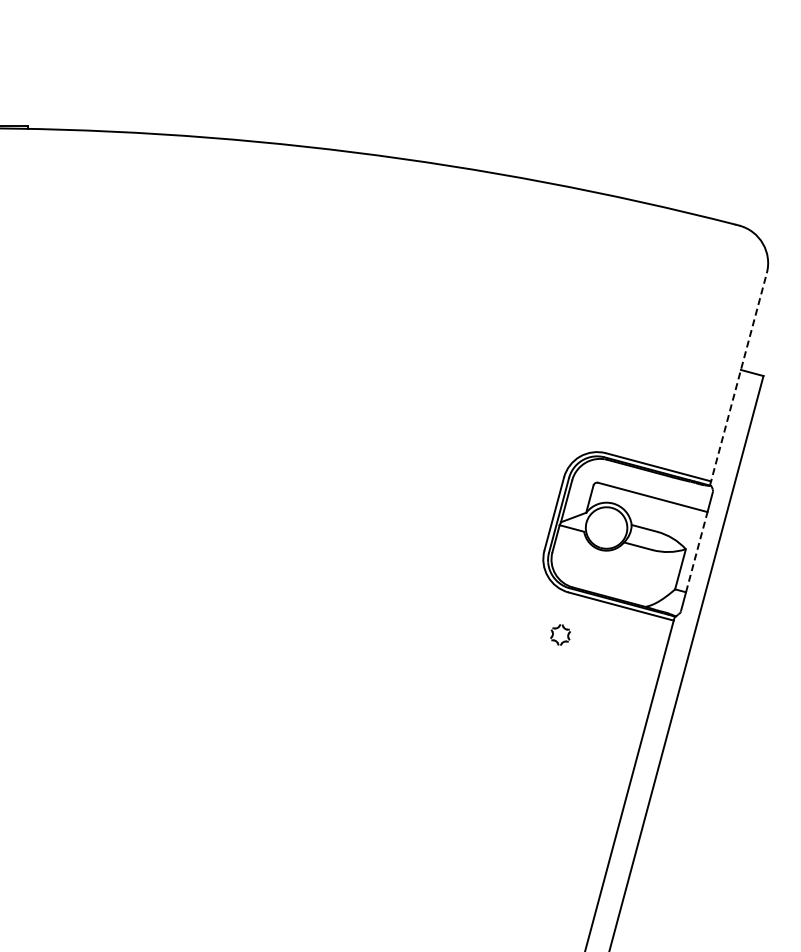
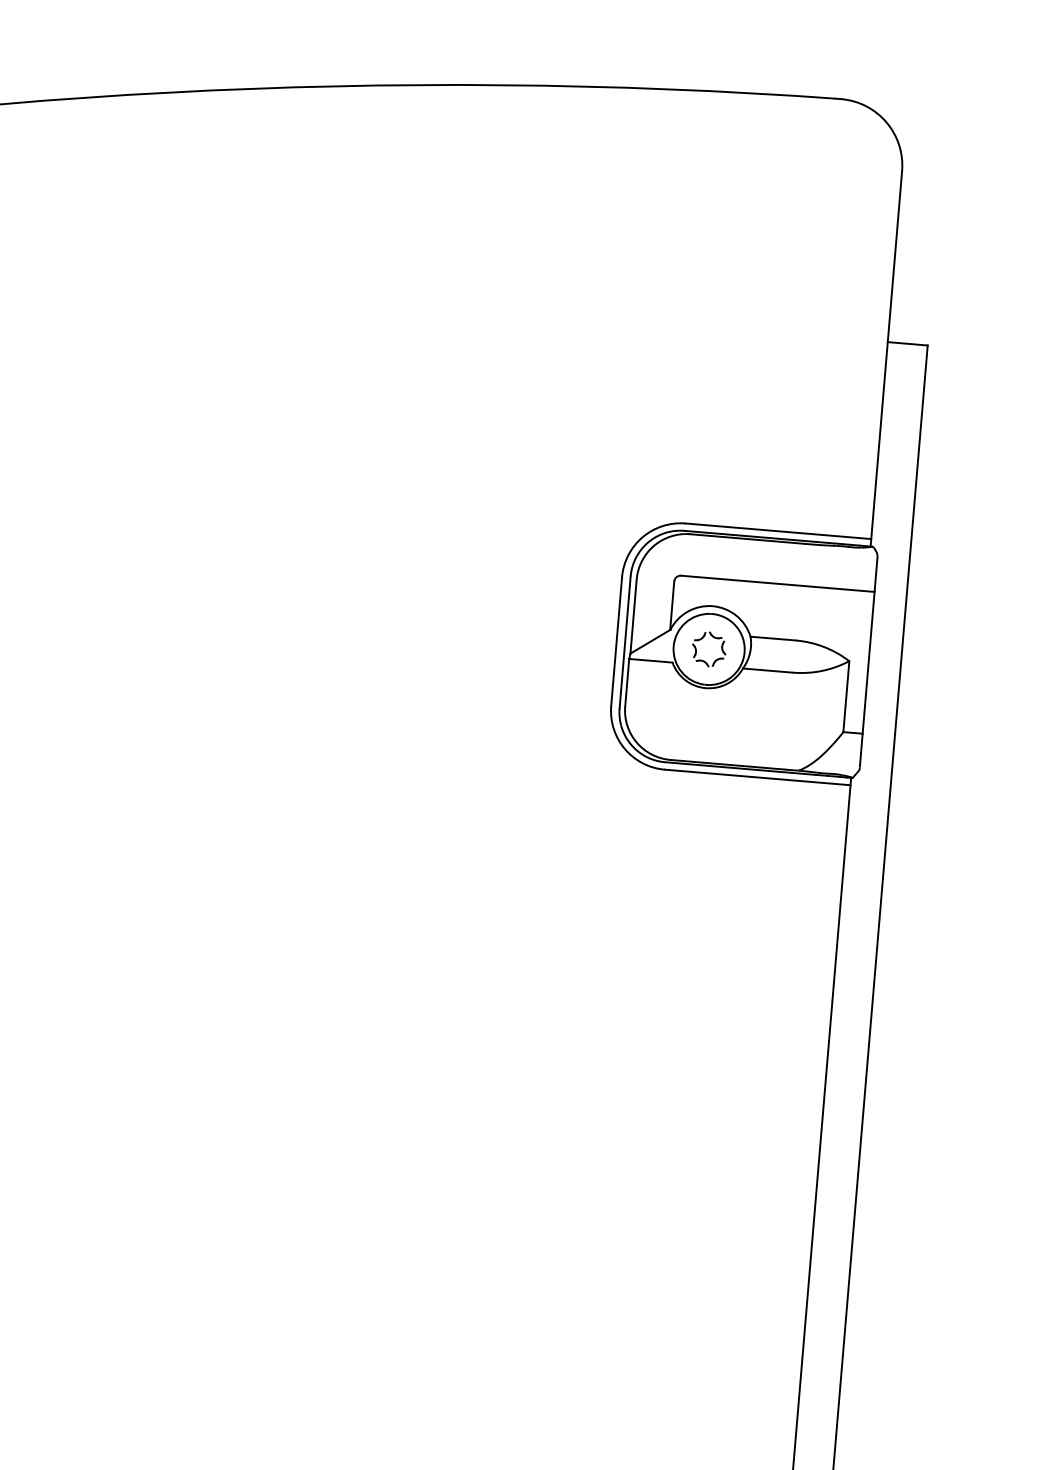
line: (738, 379) -> (886, 358), dashed -> solid
line: (696, 552) -> (868, 663), dashed -> solid
part: (560, 634) -> (708, 648), moved

